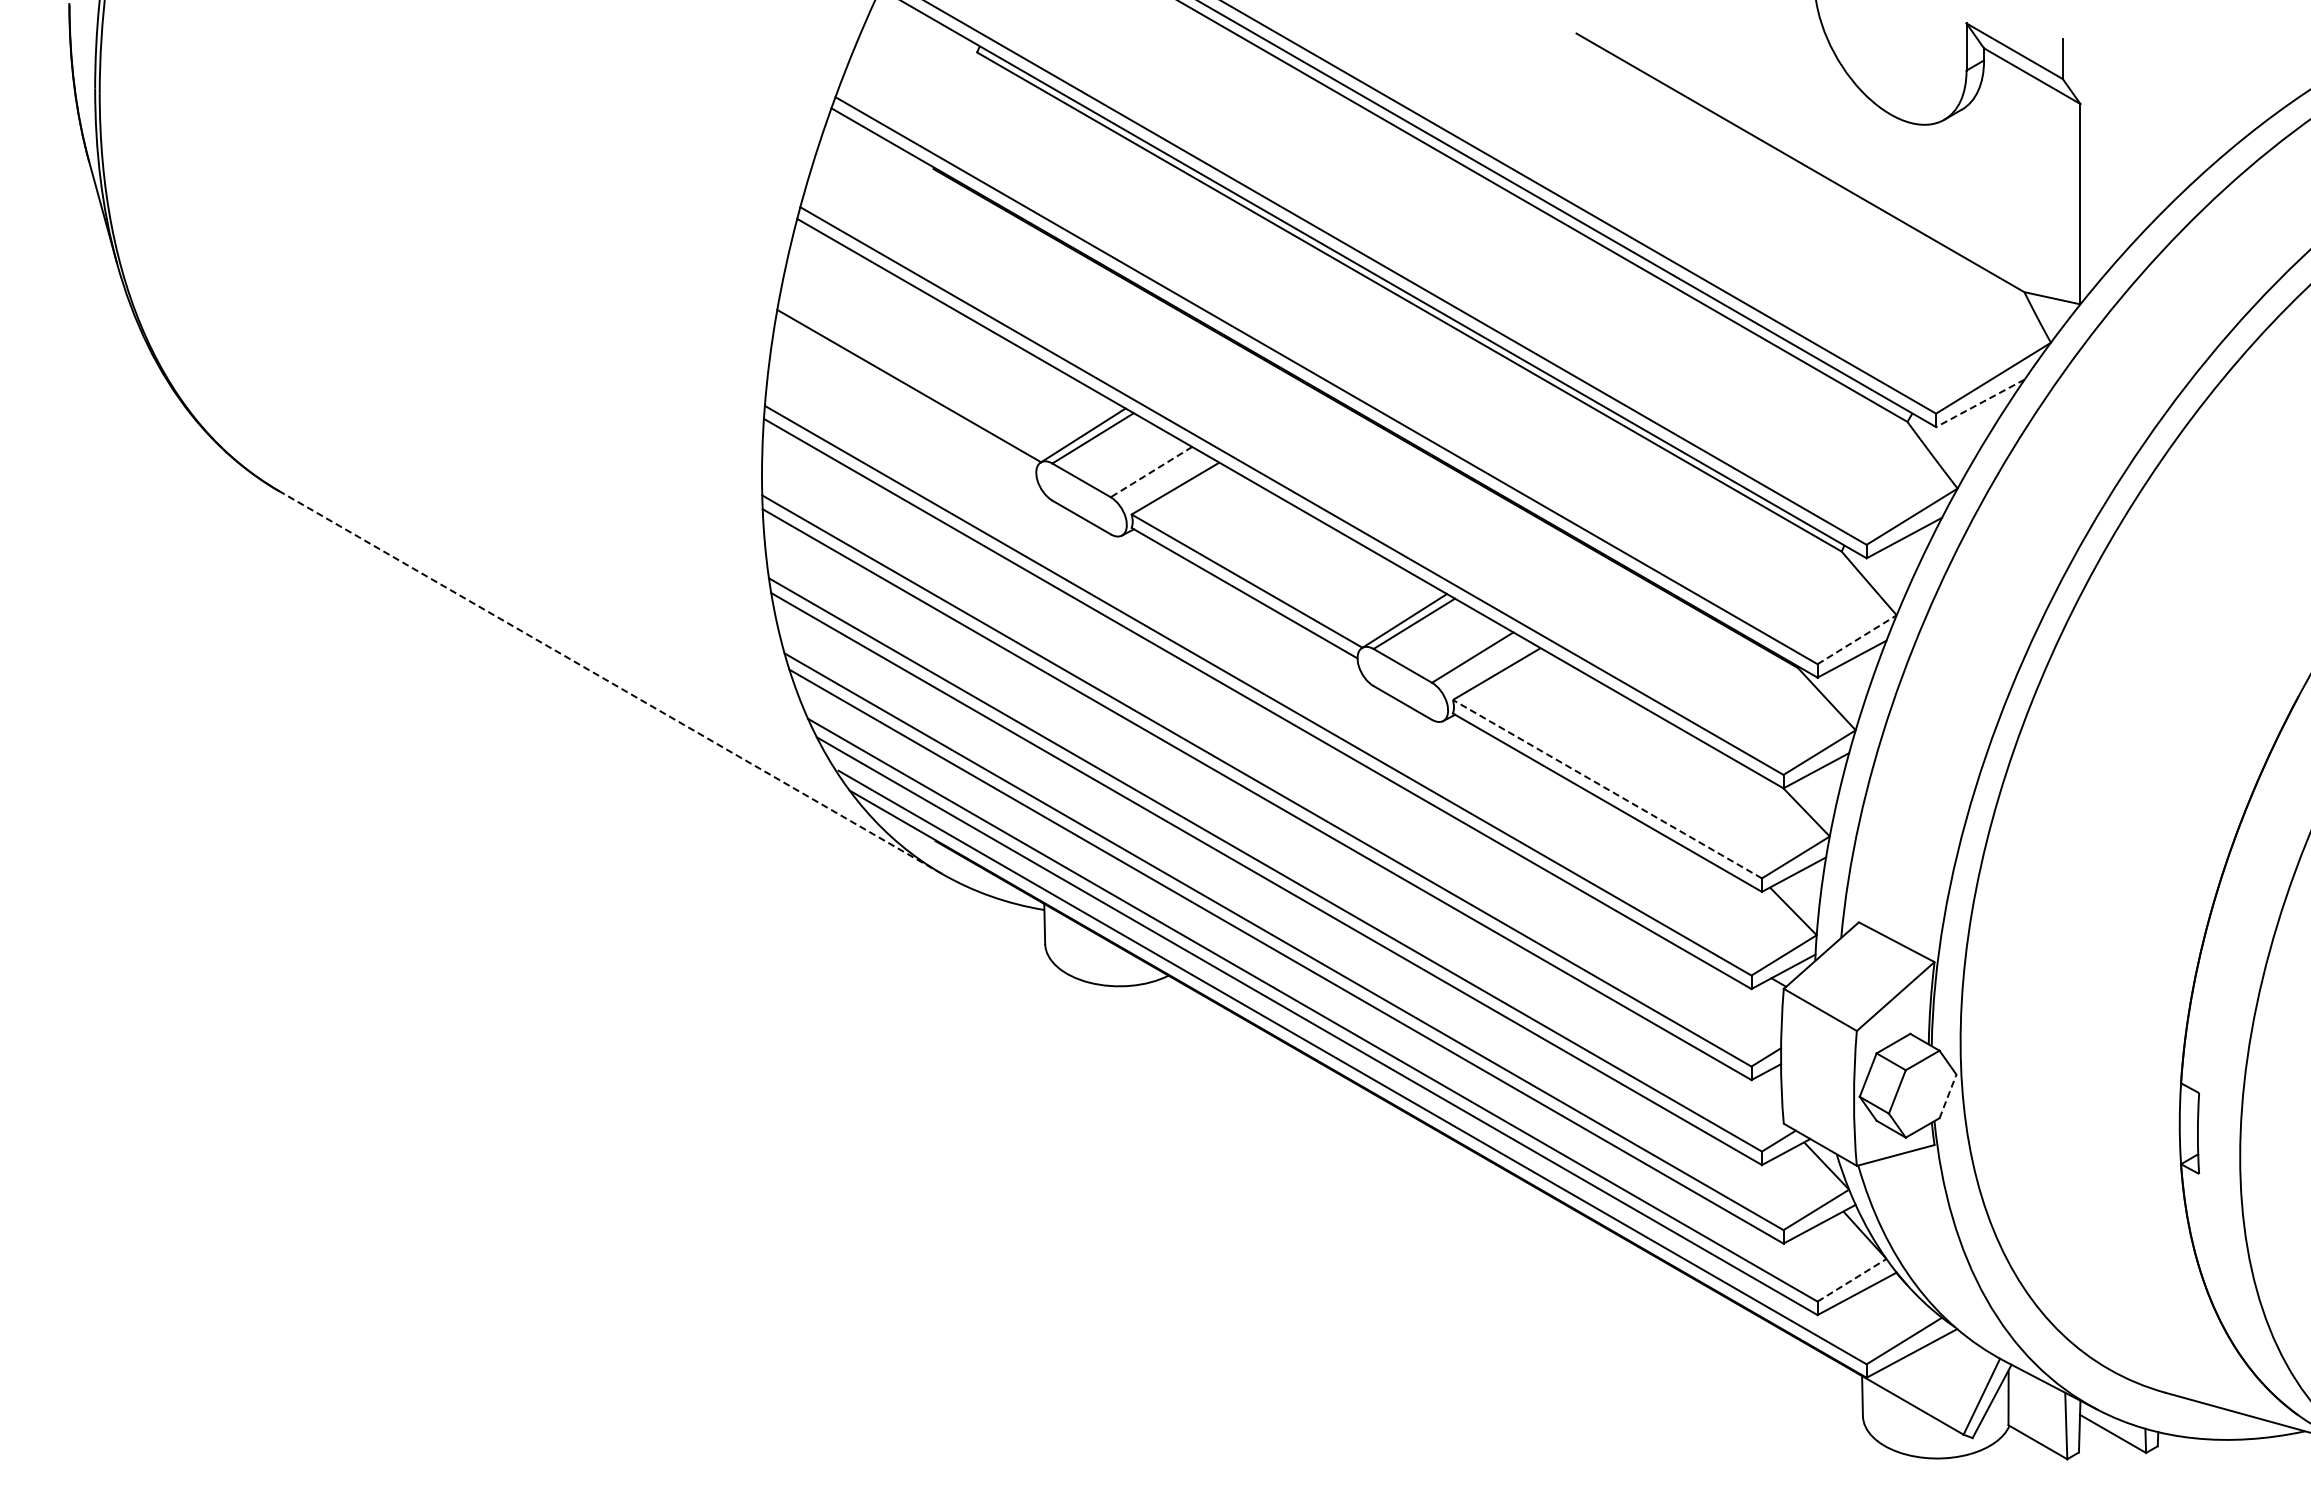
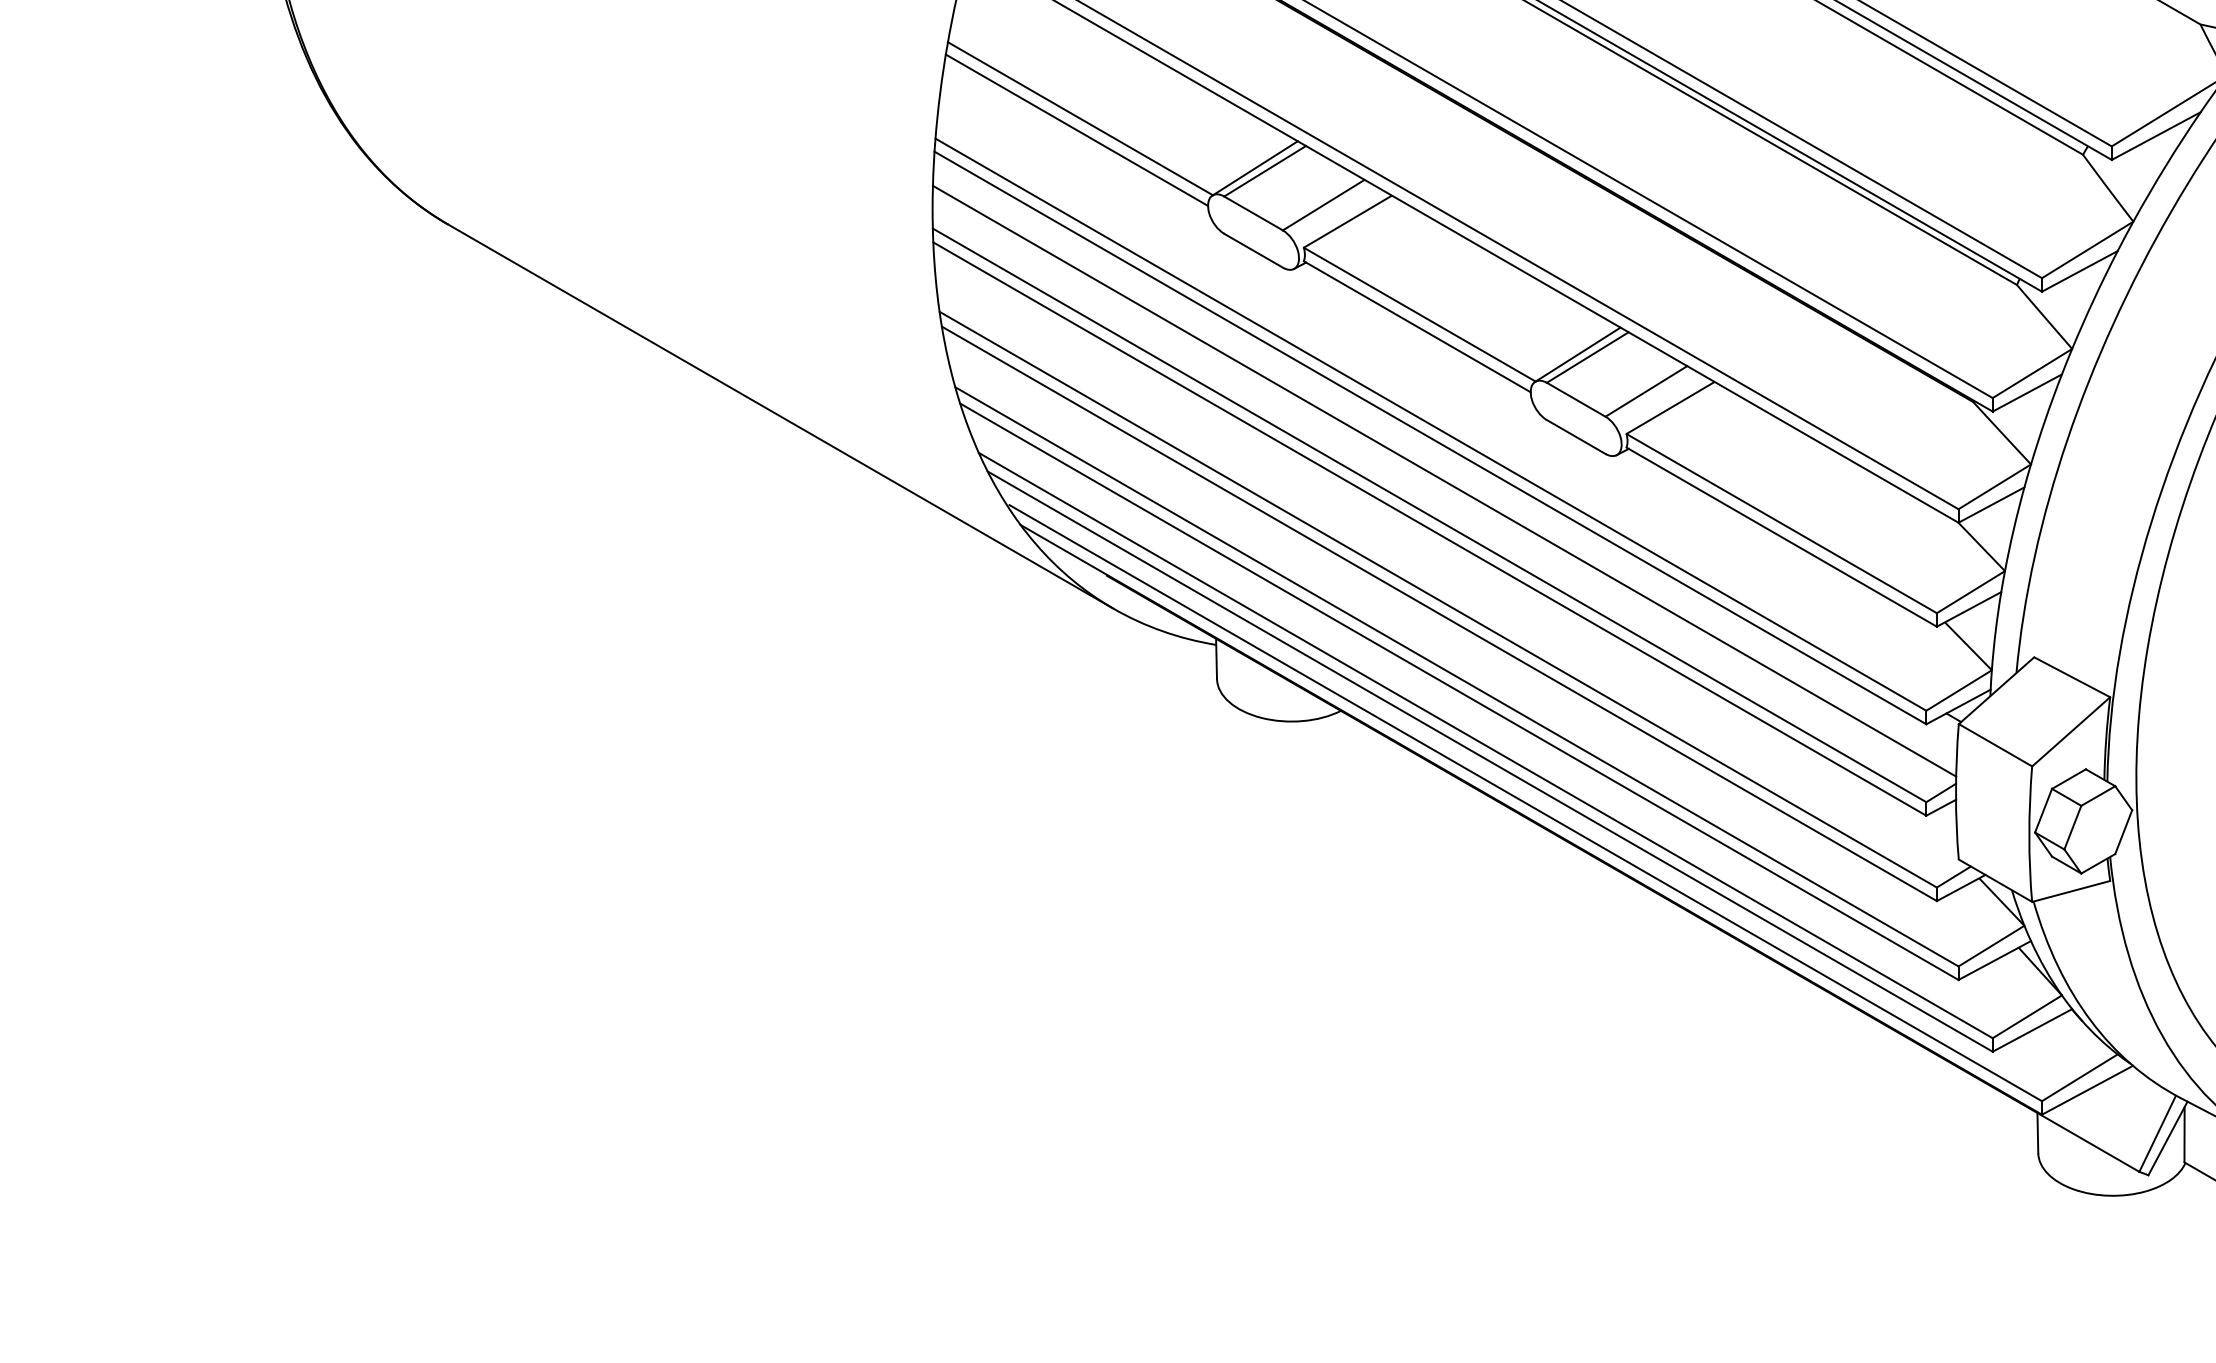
line: (905, 397) -> (1076, 130), added
line: (1980, 403) -> (2156, 136), dashed -> solid
line: (1151, 472) -> (1323, 205), dashed -> solid
line: (1857, 639) -> (2032, 373), dashed -> solid
line: (610, 682) -> (780, 416), dashed -> solid
line: (1271, 746) -> (1444, 480), added
line: (1607, 788) -> (1781, 522), dashed -> solid
line: (1948, 1095) -> (2124, 831), dashed -> solid
line: (1852, 1280) -> (2027, 1017), dashed -> solid

